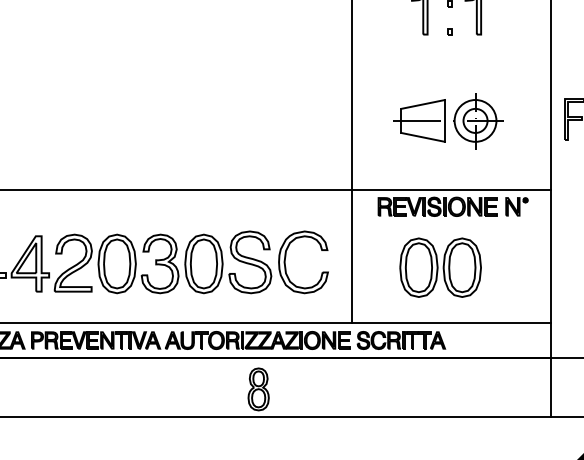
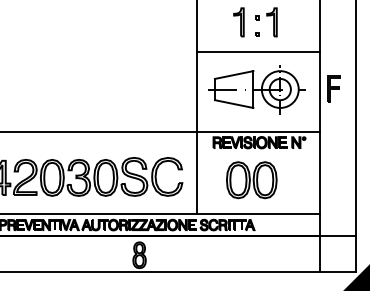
line: (451, 60) -> (258, 52), added
part: (448, 120) -> (256, 89), size x1.43

